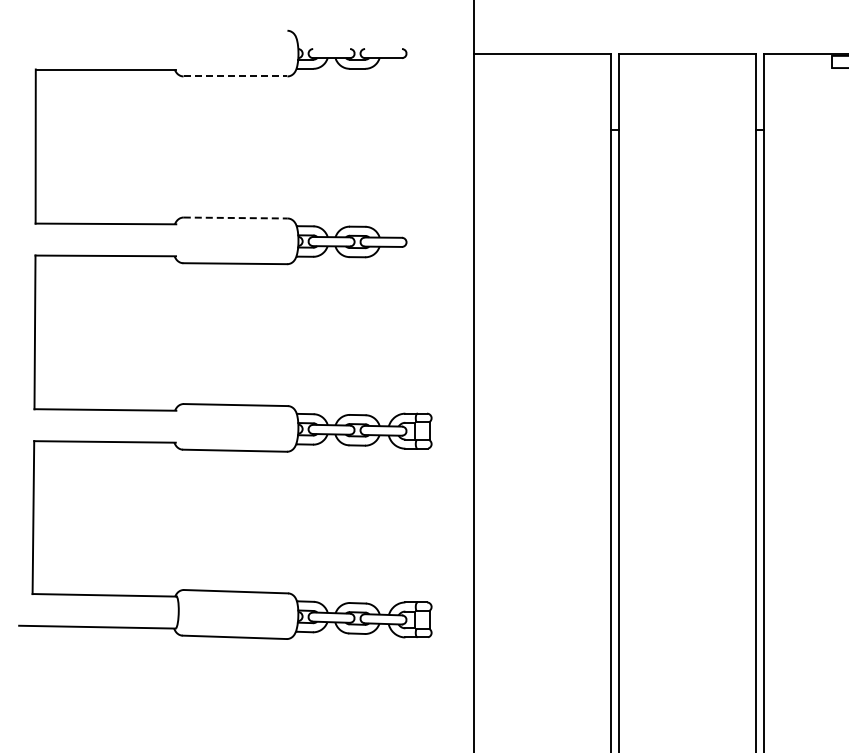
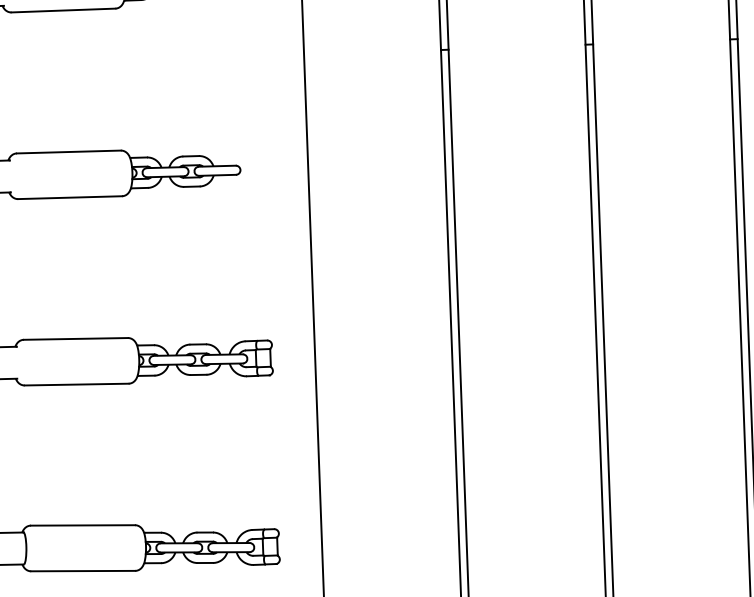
line: (235, 76) -> (63, 10), dashed -> solid
line: (235, 218) -> (68, 152), dashed -> solid

